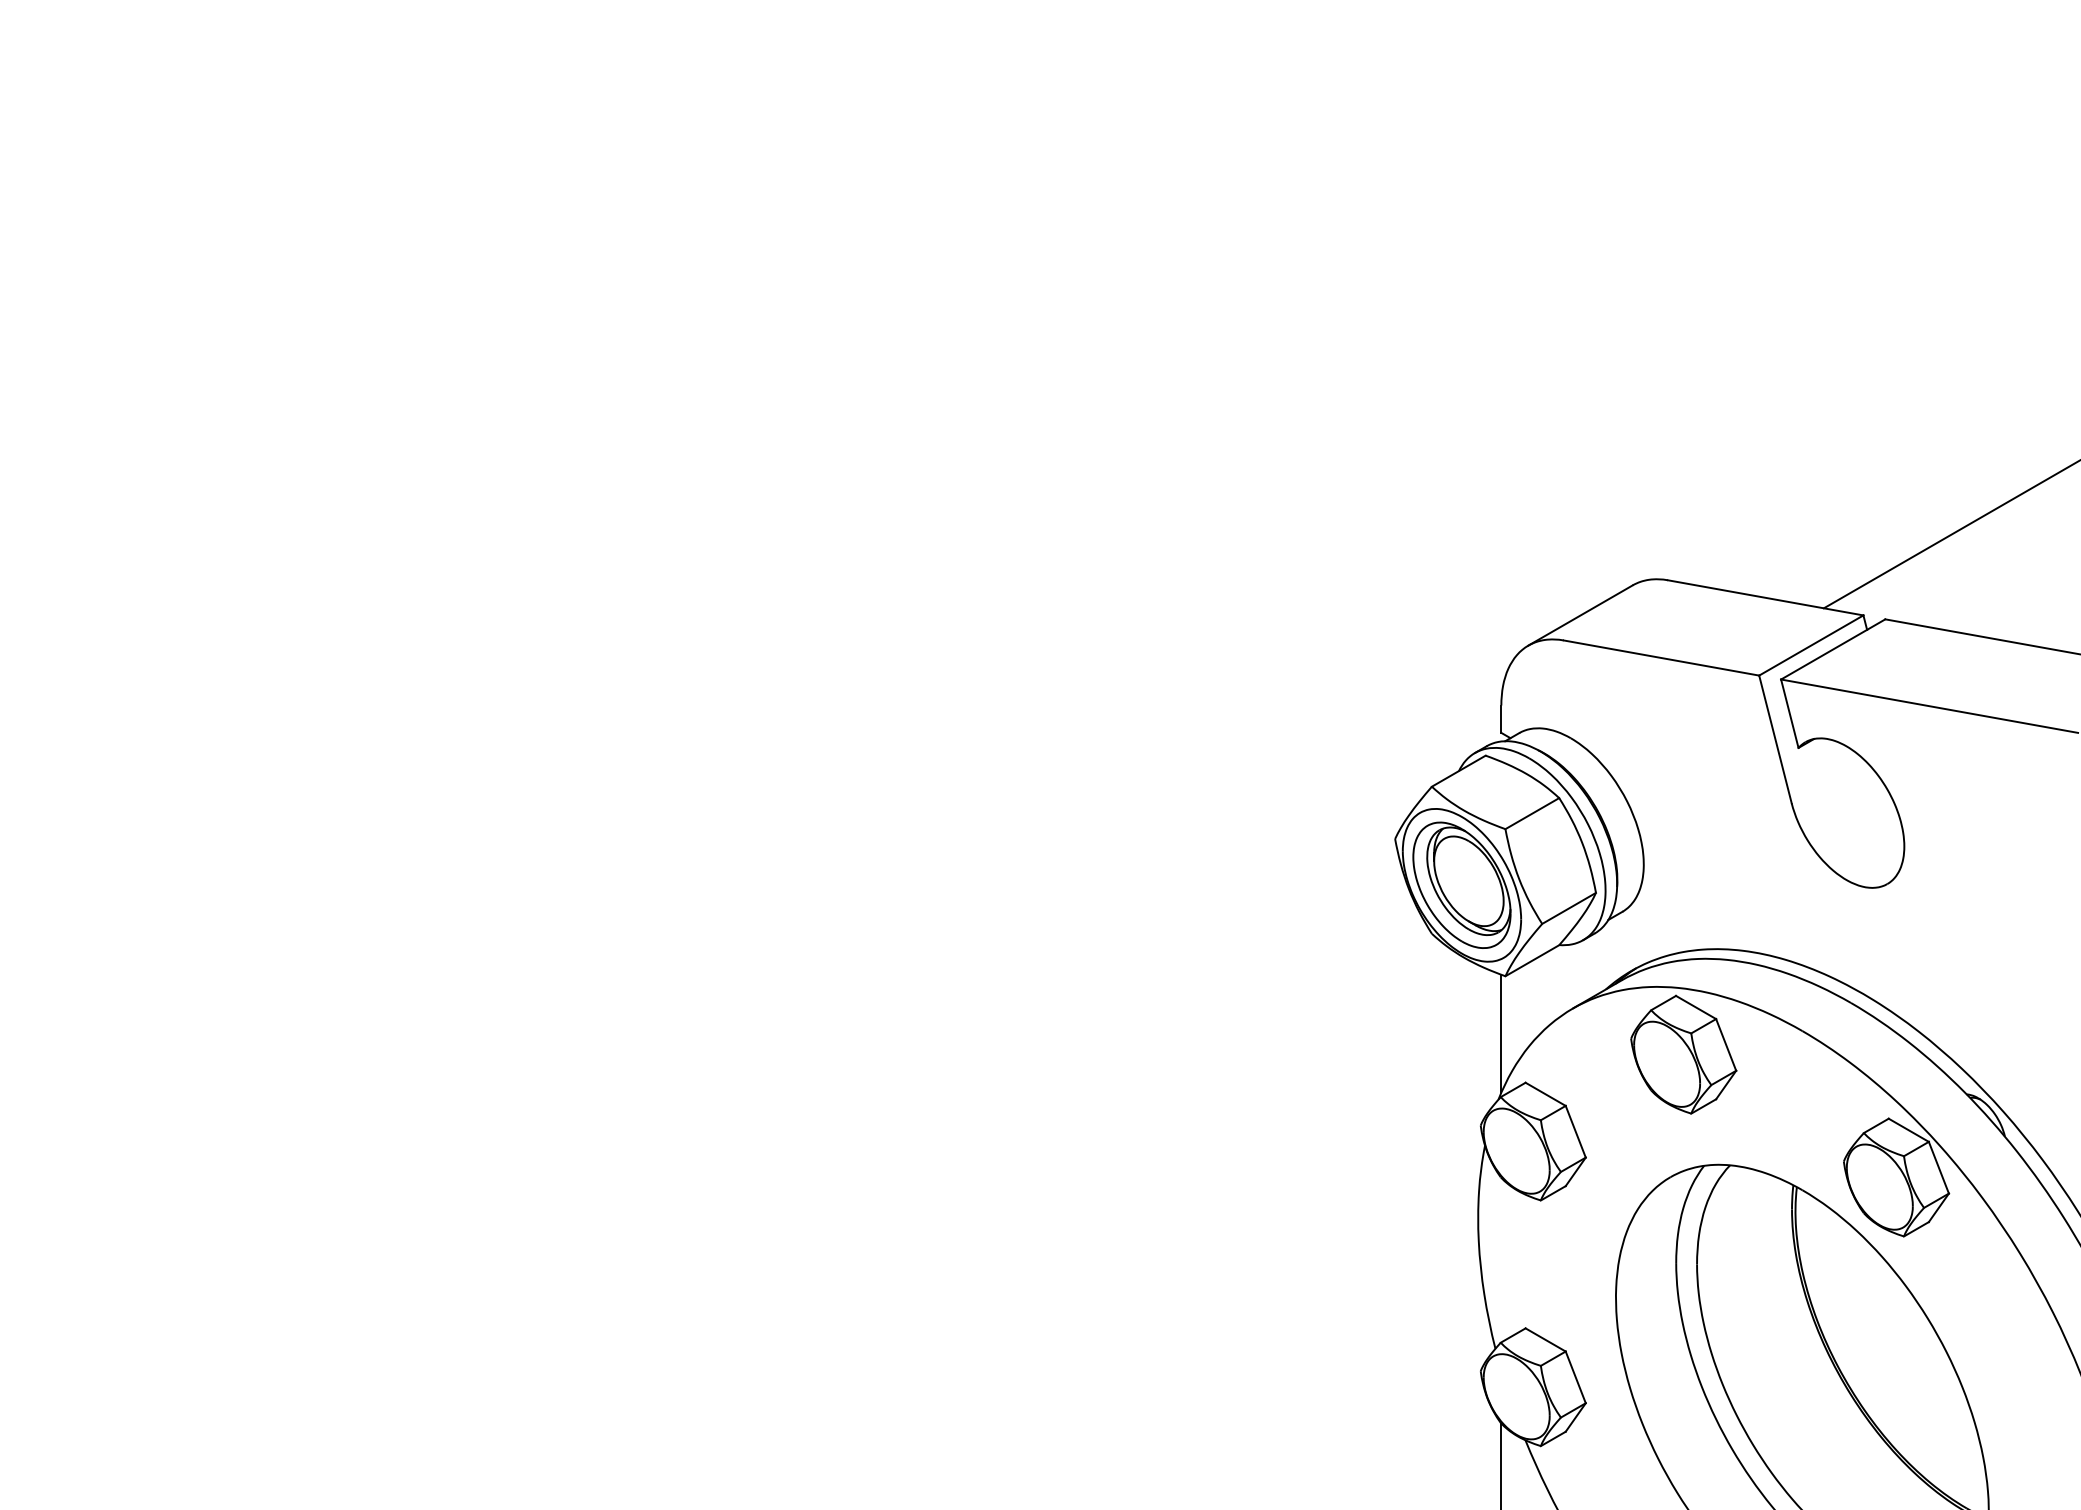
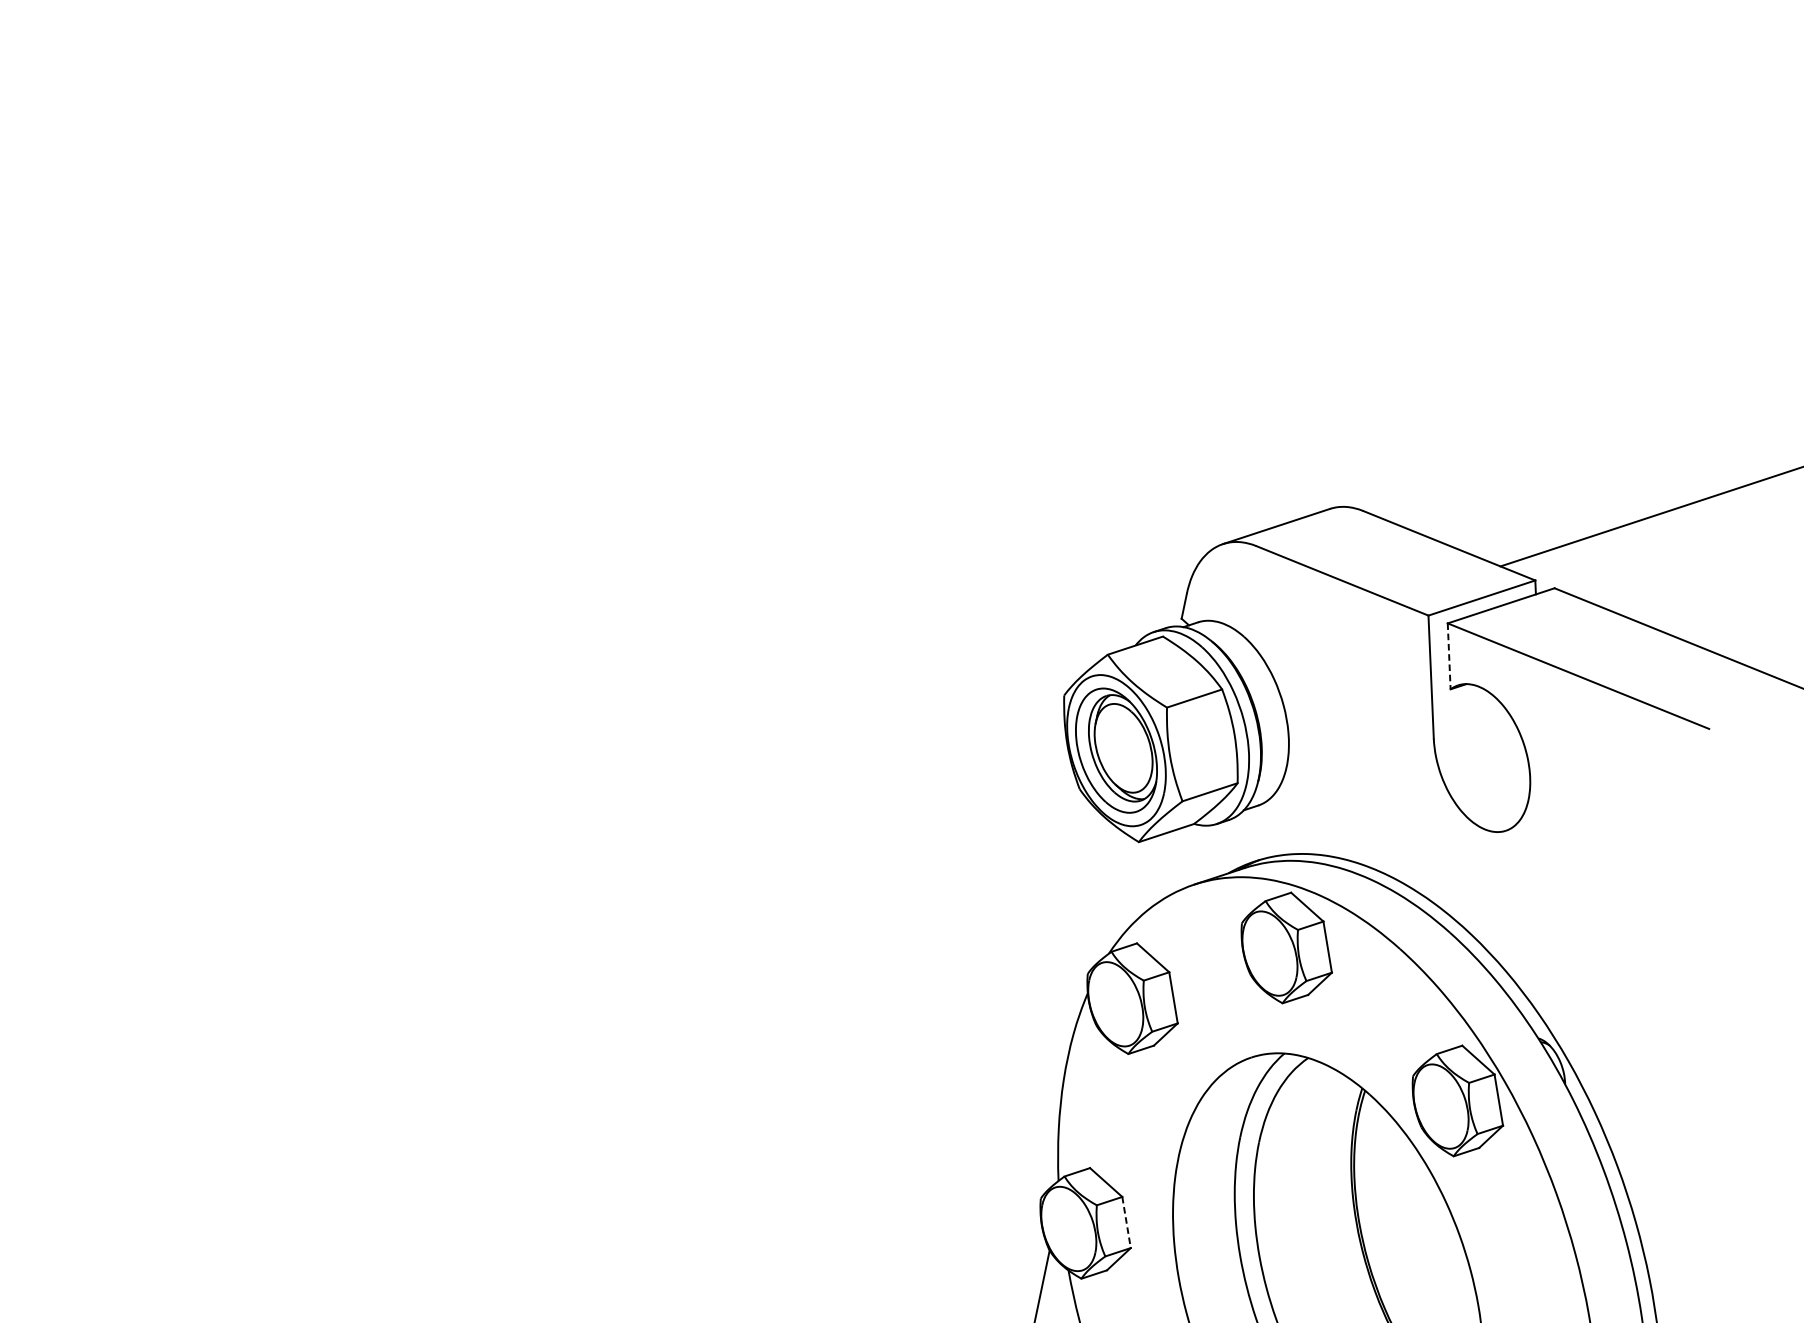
line: (1789, 714) -> (1448, 656), solid -> dashed
line: (1501, 1033) -> (1124, 893), removed
line: (1575, 1377) -> (1126, 1222), solid -> dashed

